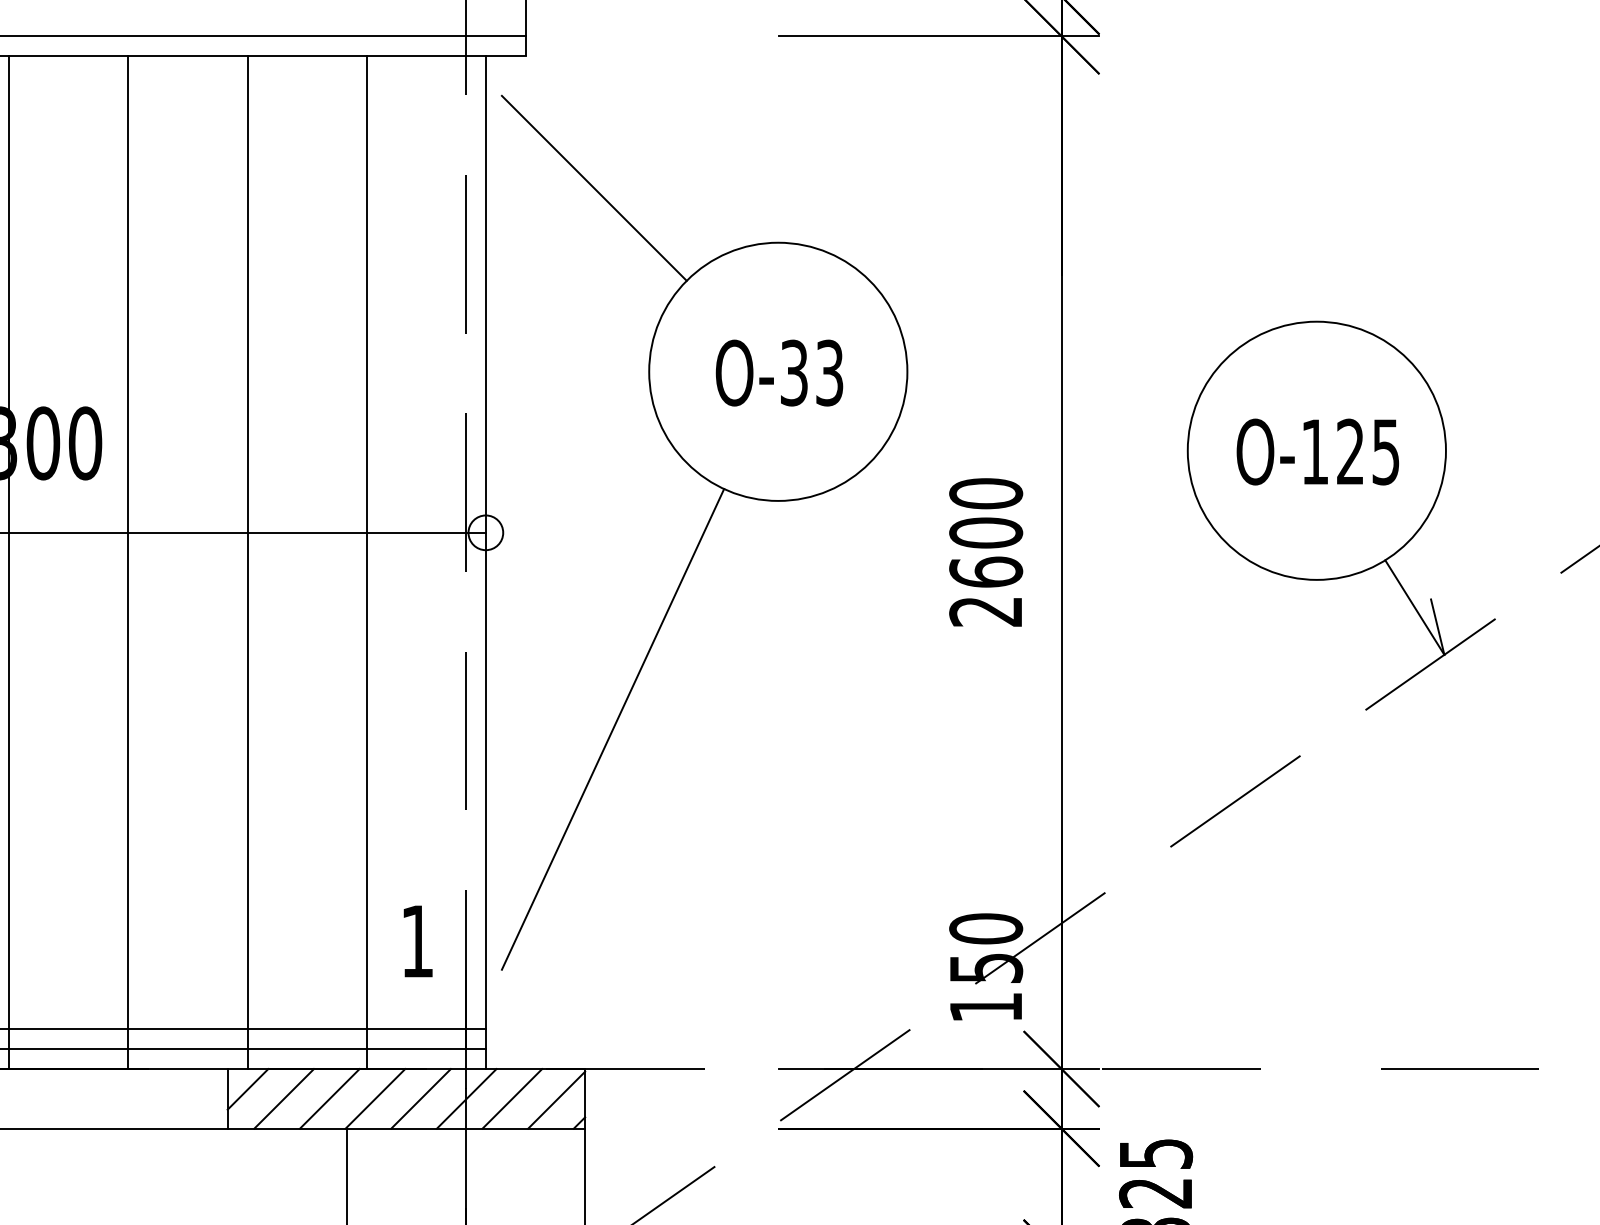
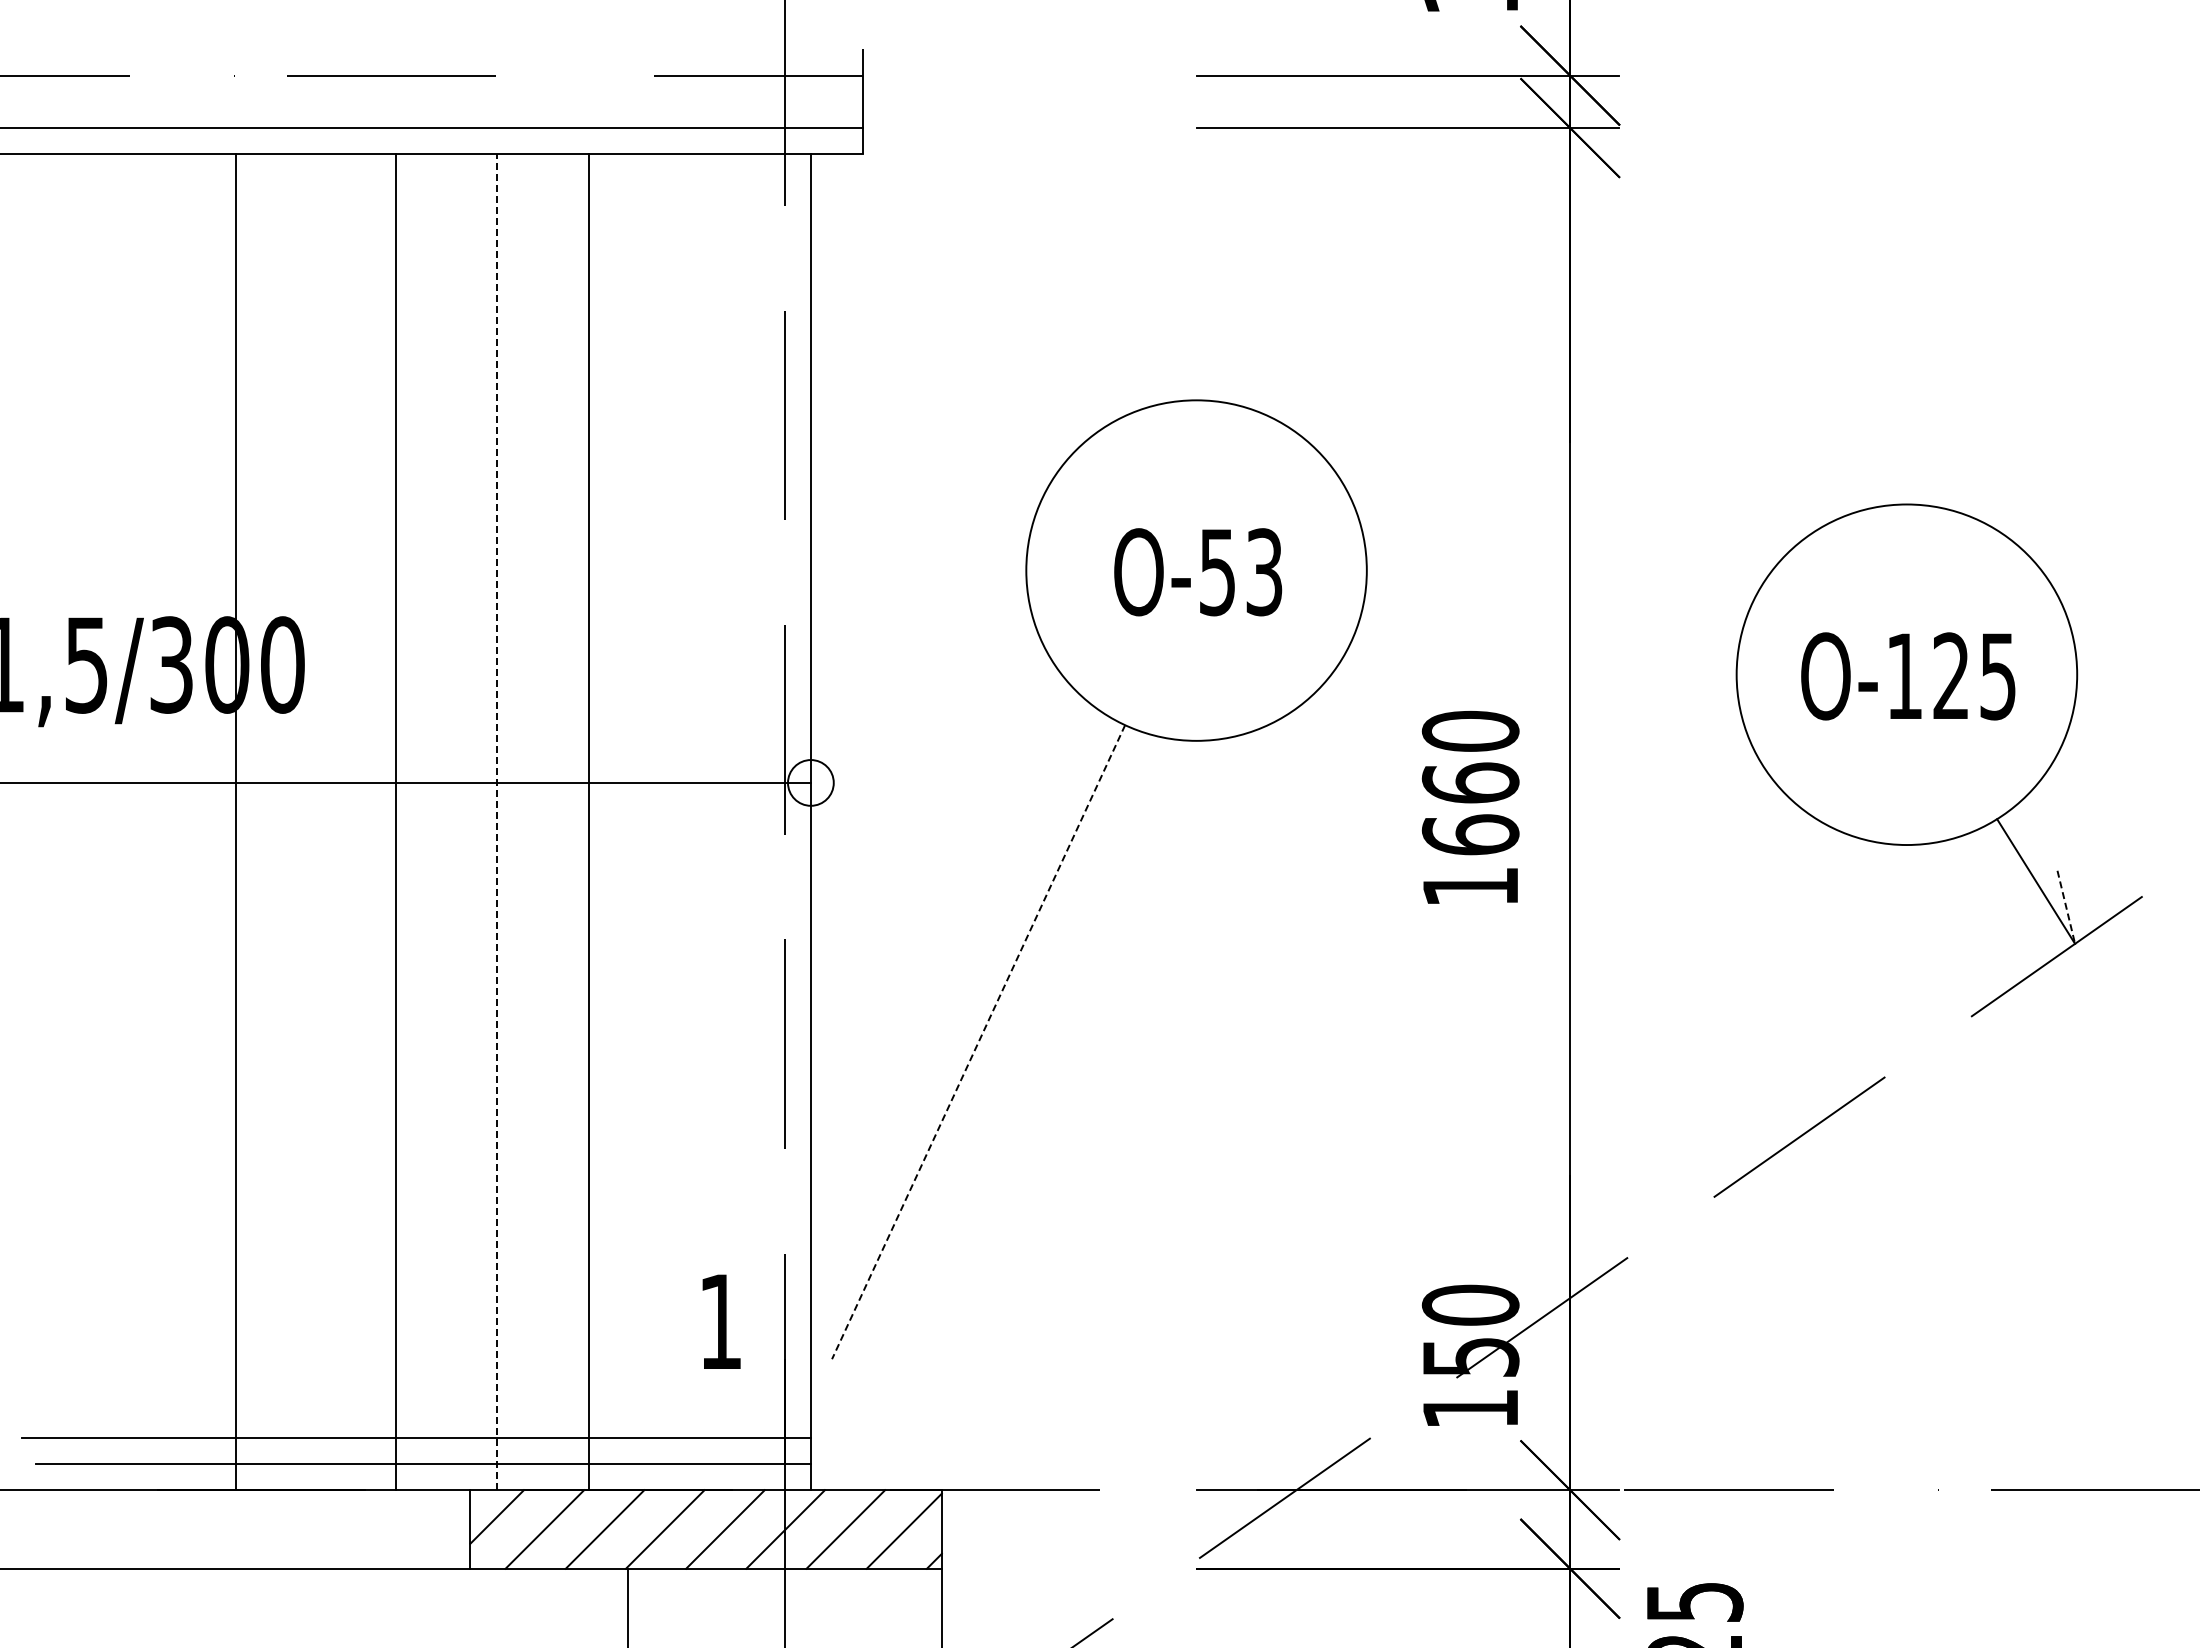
line: (593, 188) -> (953, 328), removed
text: (794, 373) -> (1217, 572), O-33 -> O-53
line: (9, 562) -> (236, 822), moved
line: (128, 562) -> (396, 822), moved
line: (247, 562) -> (496, 822), solid -> dashed
line: (366, 562) -> (588, 822), moved
text: (985, 571) -> (1470, 834), 2600 -> 1660
line: (1437, 627) -> (2066, 907), solid -> dashed
line: (612, 729) -> (978, 1042), solid -> dashed

